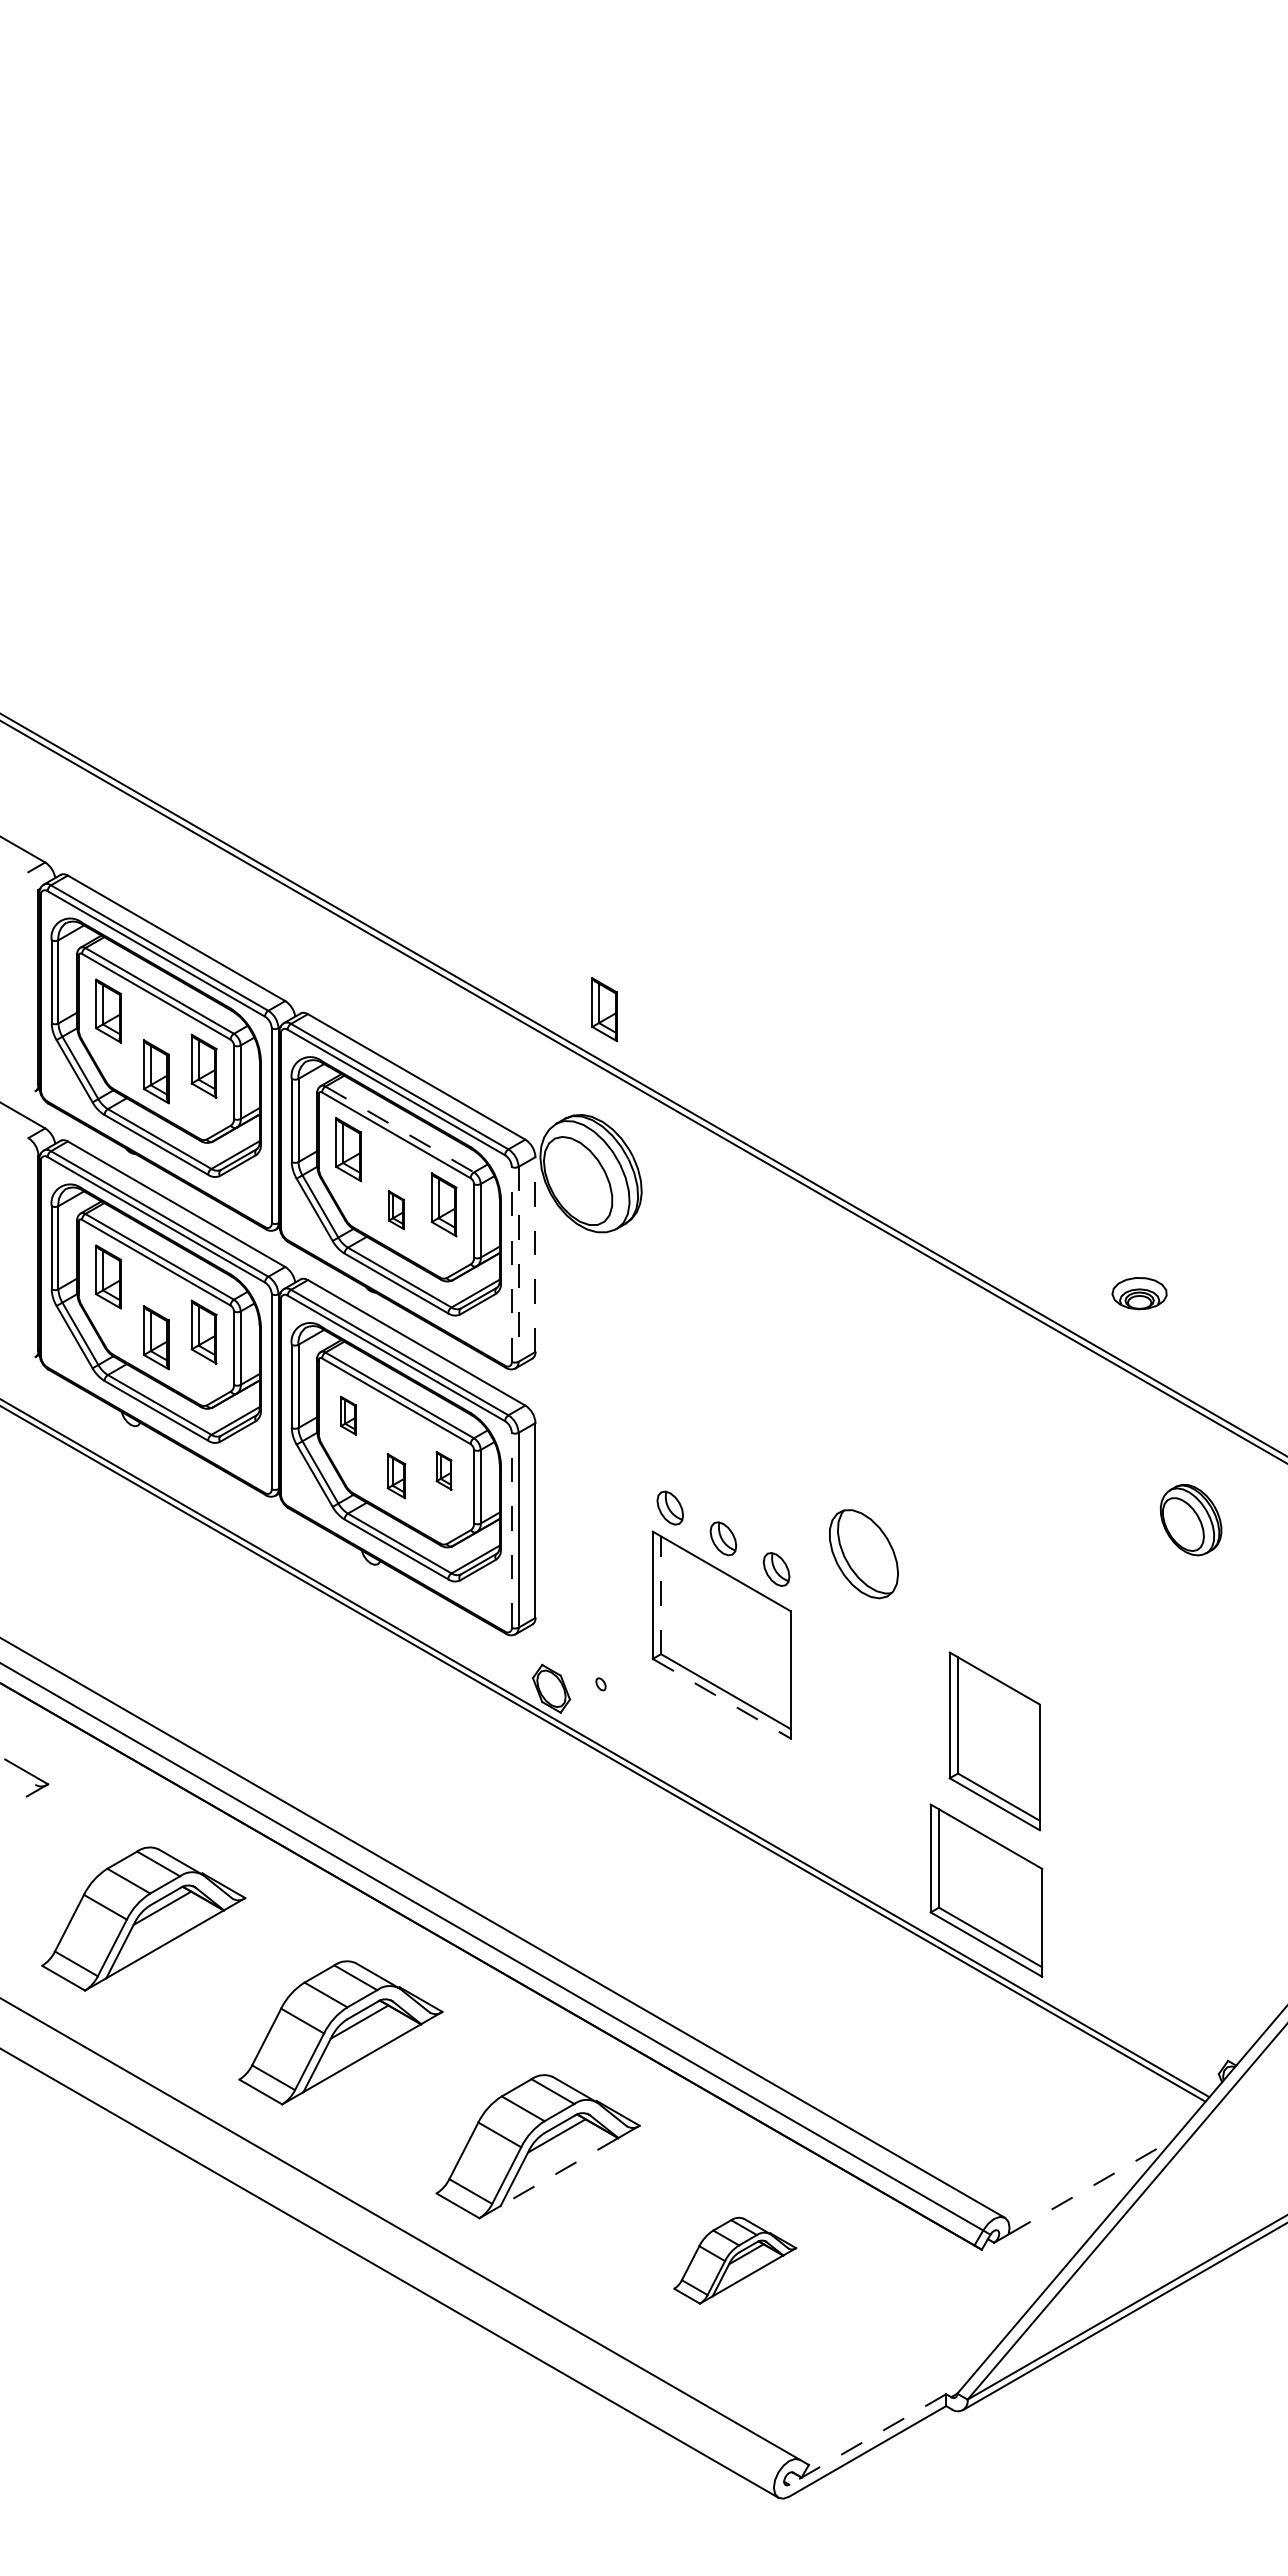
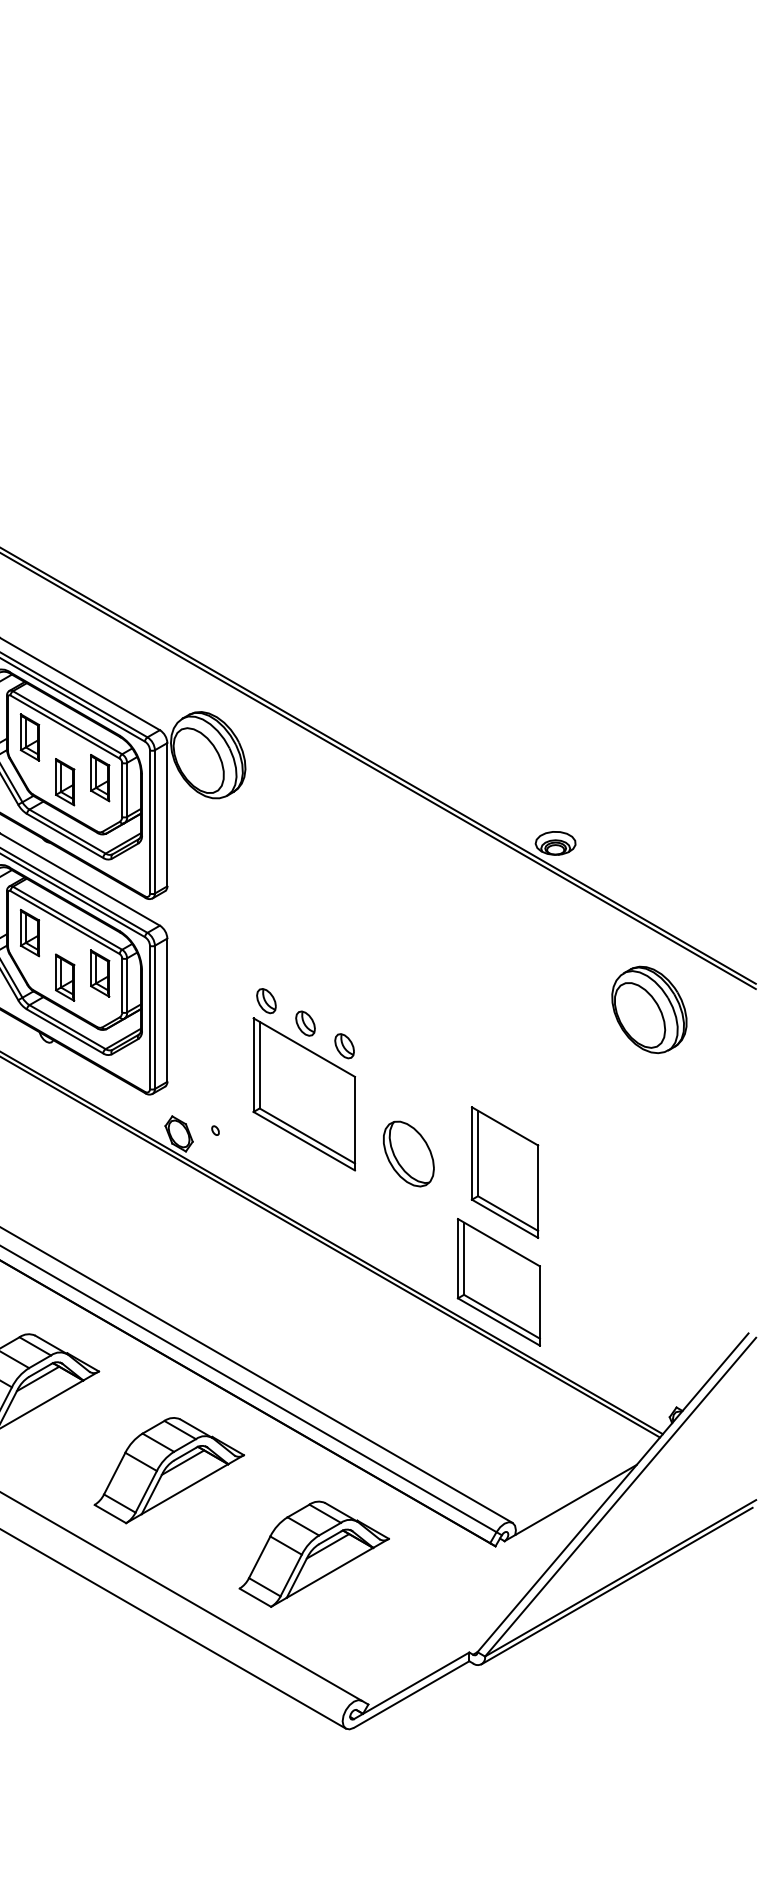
part: (604, 1009) -> (218, 634), removed
line: (399, 1129) -> (67, 722), dashed -> solid
part: (396, 1209) -> (65, 781), size x1.67
line: (535, 1254) -> (167, 814), dashed -> solid
line: (511, 1263) -> (149, 821), dashed -> solid
line: (518, 1264) -> (154, 821), dashed -> solid
part: (1139, 1293) -> (555, 843), moved
part: (348, 1415) -> (29, 932), size x1.67
part: (443, 1470) -> (99, 973), size x1.67
part: (396, 1475) -> (65, 977), size x1.43
part: (1190, 1519) -> (648, 1009), size x1.67
line: (511, 1529) -> (149, 1016), dashed -> solid
part: (863, 1554) -> (408, 1154), moved
line: (661, 1595) -> (260, 1065), dashed -> solid
line: (721, 1698) -> (304, 1141), dashed -> solid
line: (559, 2171) -> (185, 1488), dashed -> solid
line: (1091, 2186) -> (576, 1499), dashed -> solid
part: (734, 2260) -> (313, 1554), size x1.67
line: (867, 2439) -> (411, 1685), dashed -> solid

